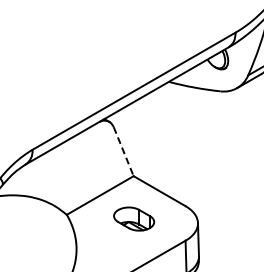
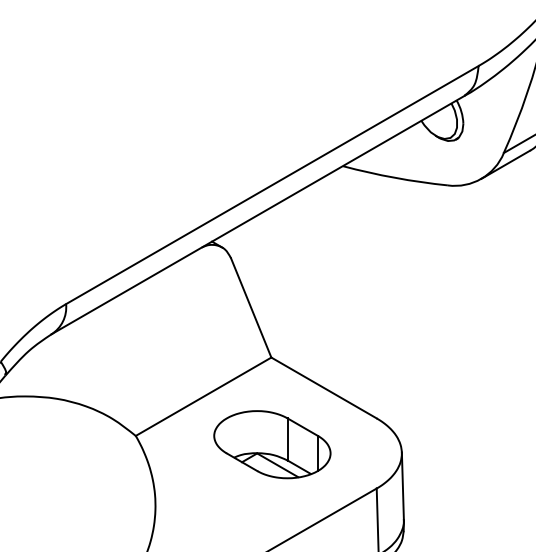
line: (123, 152) -> (250, 309), dashed -> solid
part: (133, 218) -> (271, 443), size x1.43

